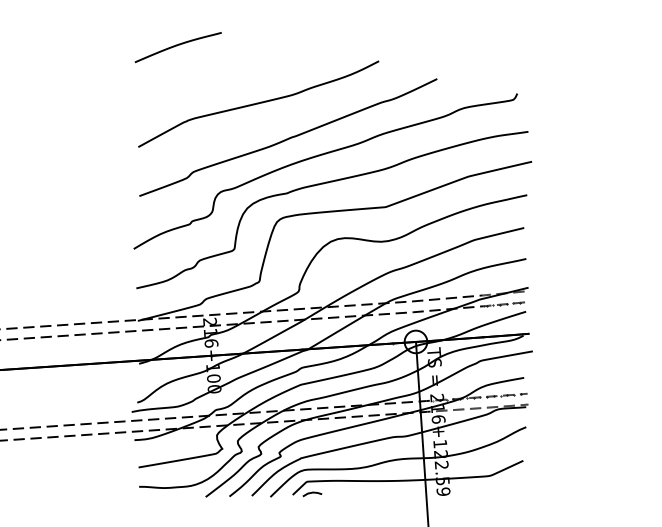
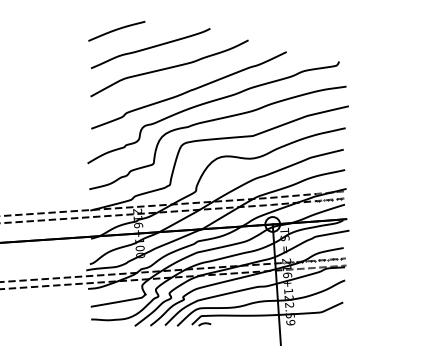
curve: (229, 73) -> (150, 48), added

